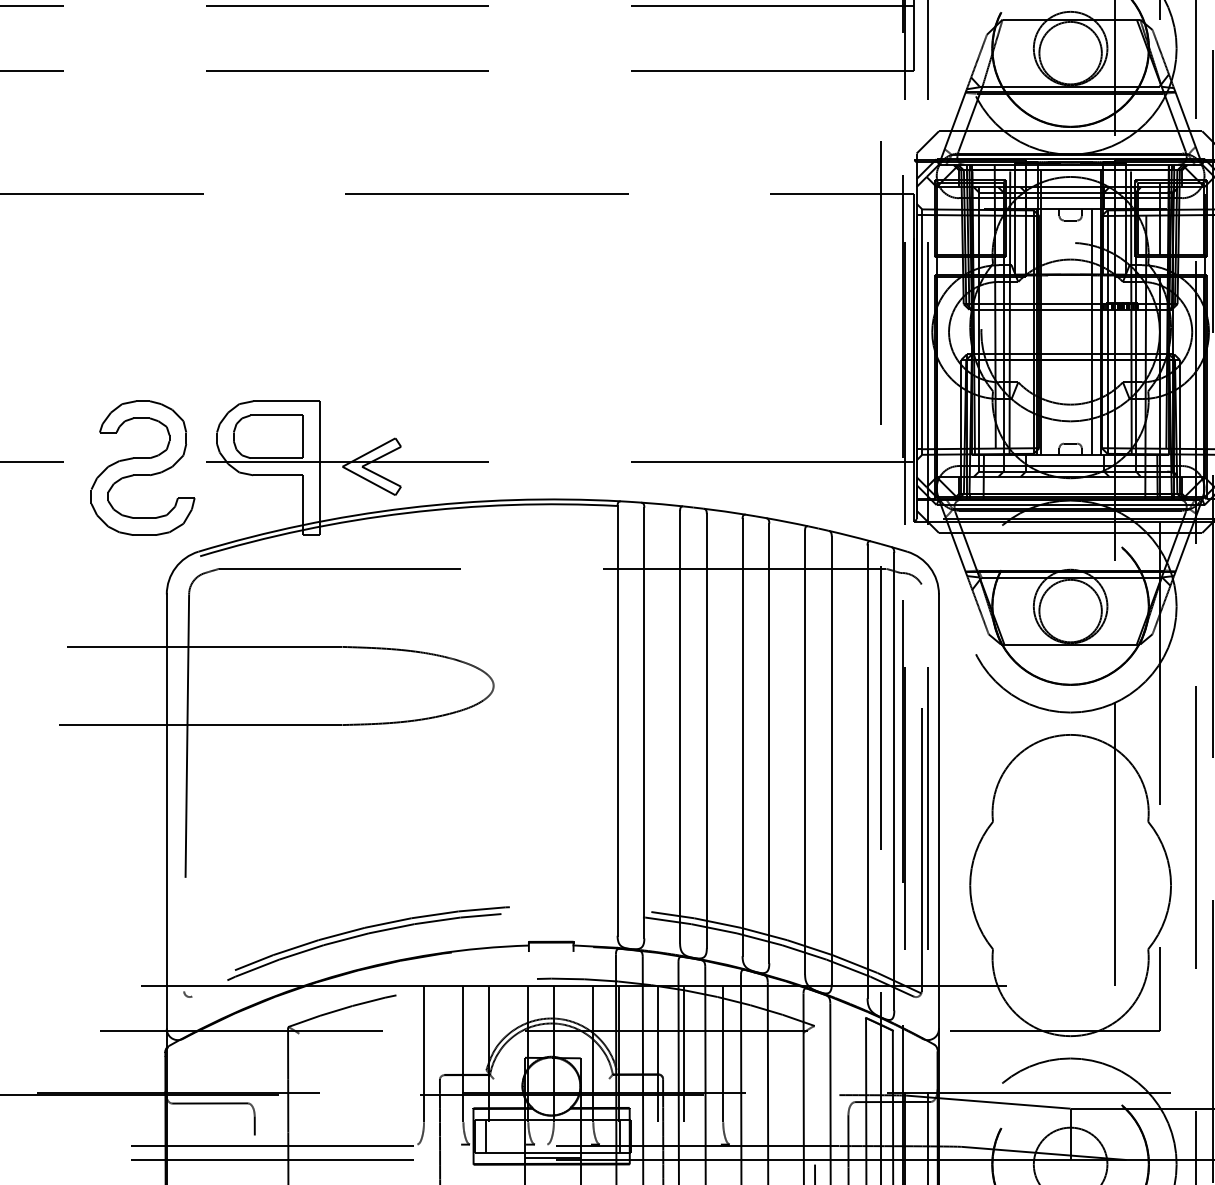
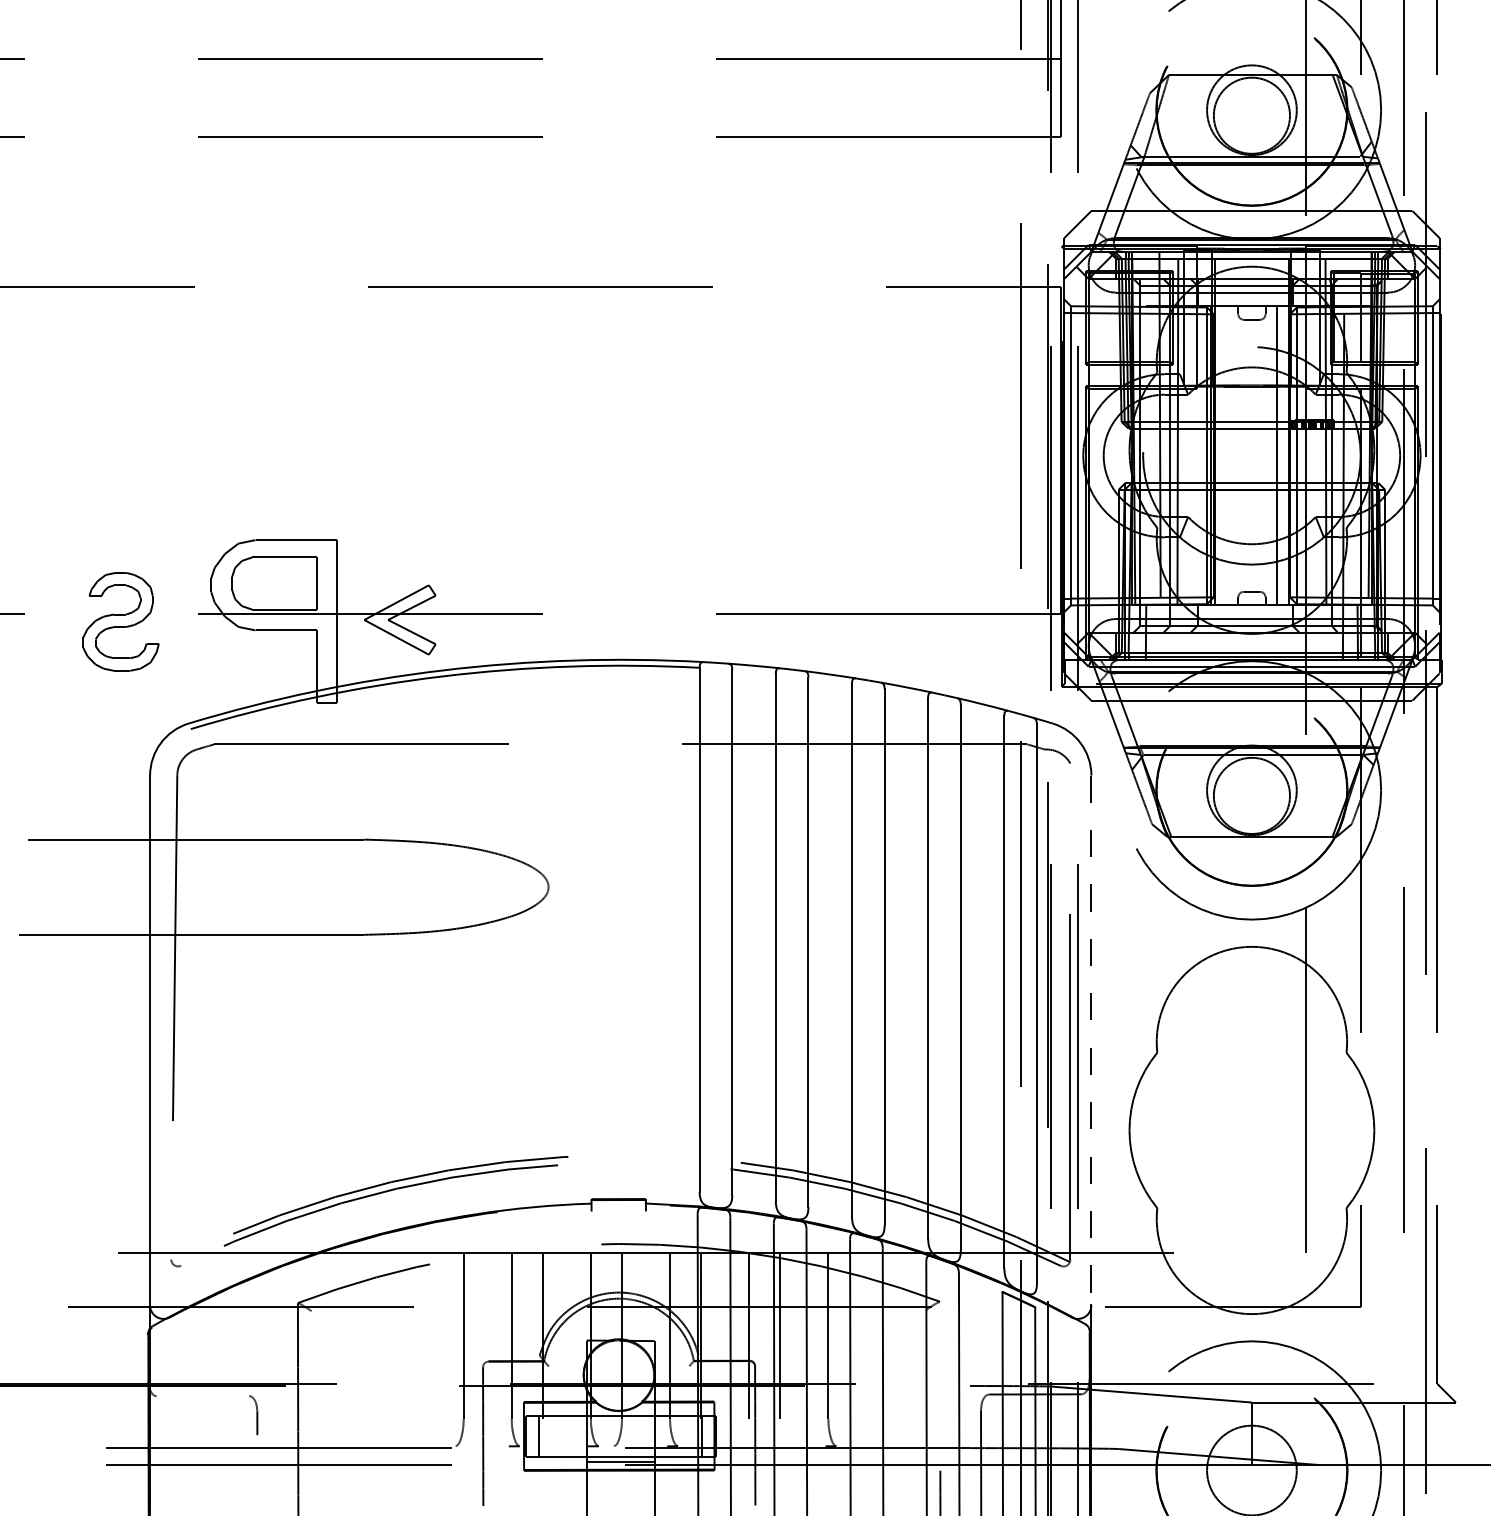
part: (142, 468) -> (120, 621), size x0.6
line: (939, 811) -> (1091, 1040), solid -> dashed
line: (209, 1103) -> (202, 1396), removed

